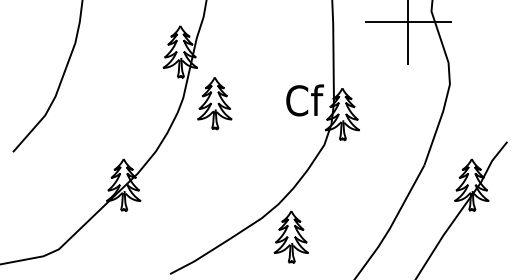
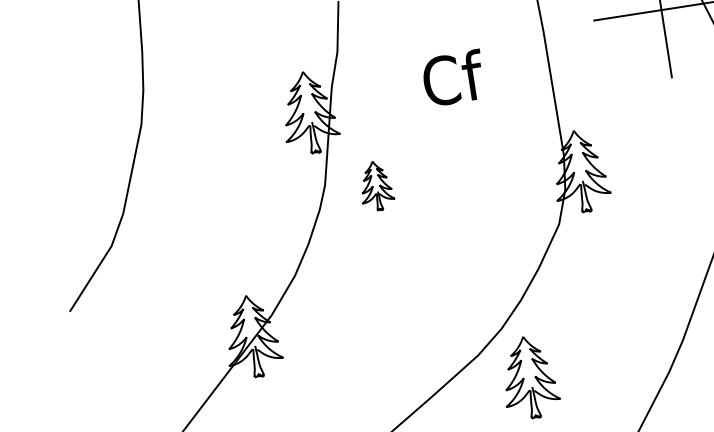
text: (304, 100) -> (452, 78), moved
part: (214, 103) -> (375, 185), size x0.6

